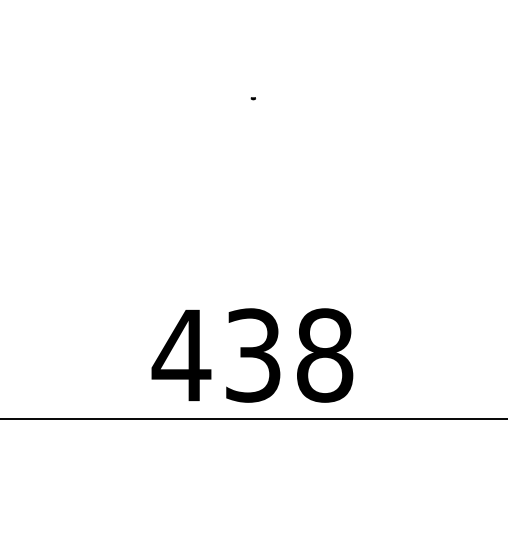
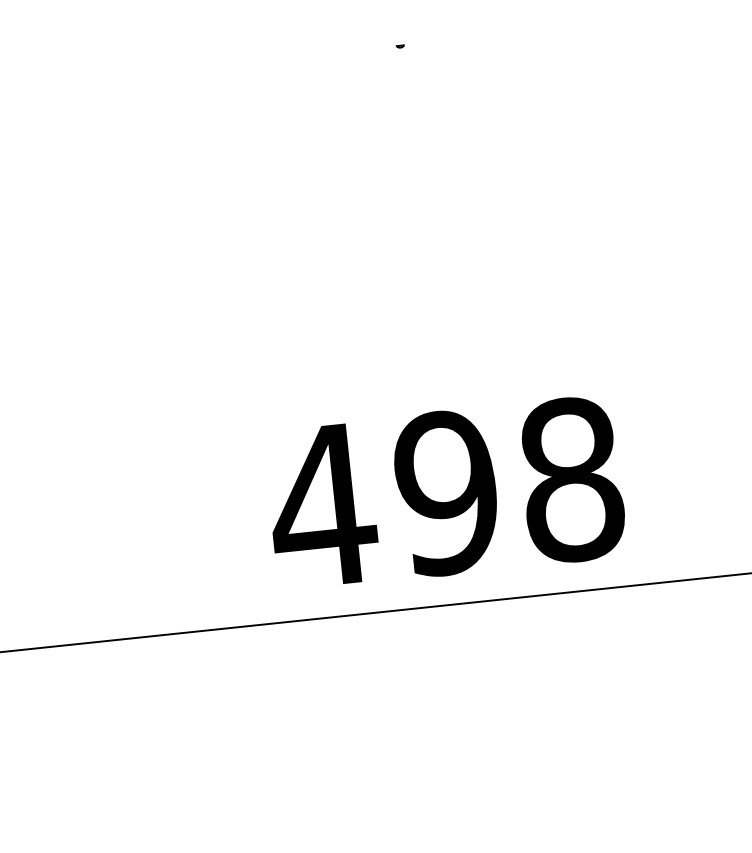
text: (252, 355) -> (445, 493), 438 -> 498

